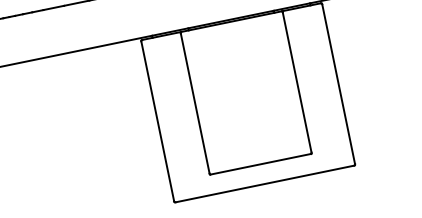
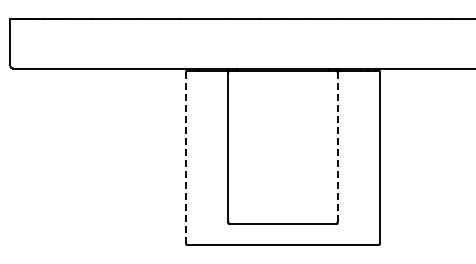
line: (296, 81) -> (337, 146), solid -> dashed
line: (158, 121) -> (186, 157), solid -> dashed

